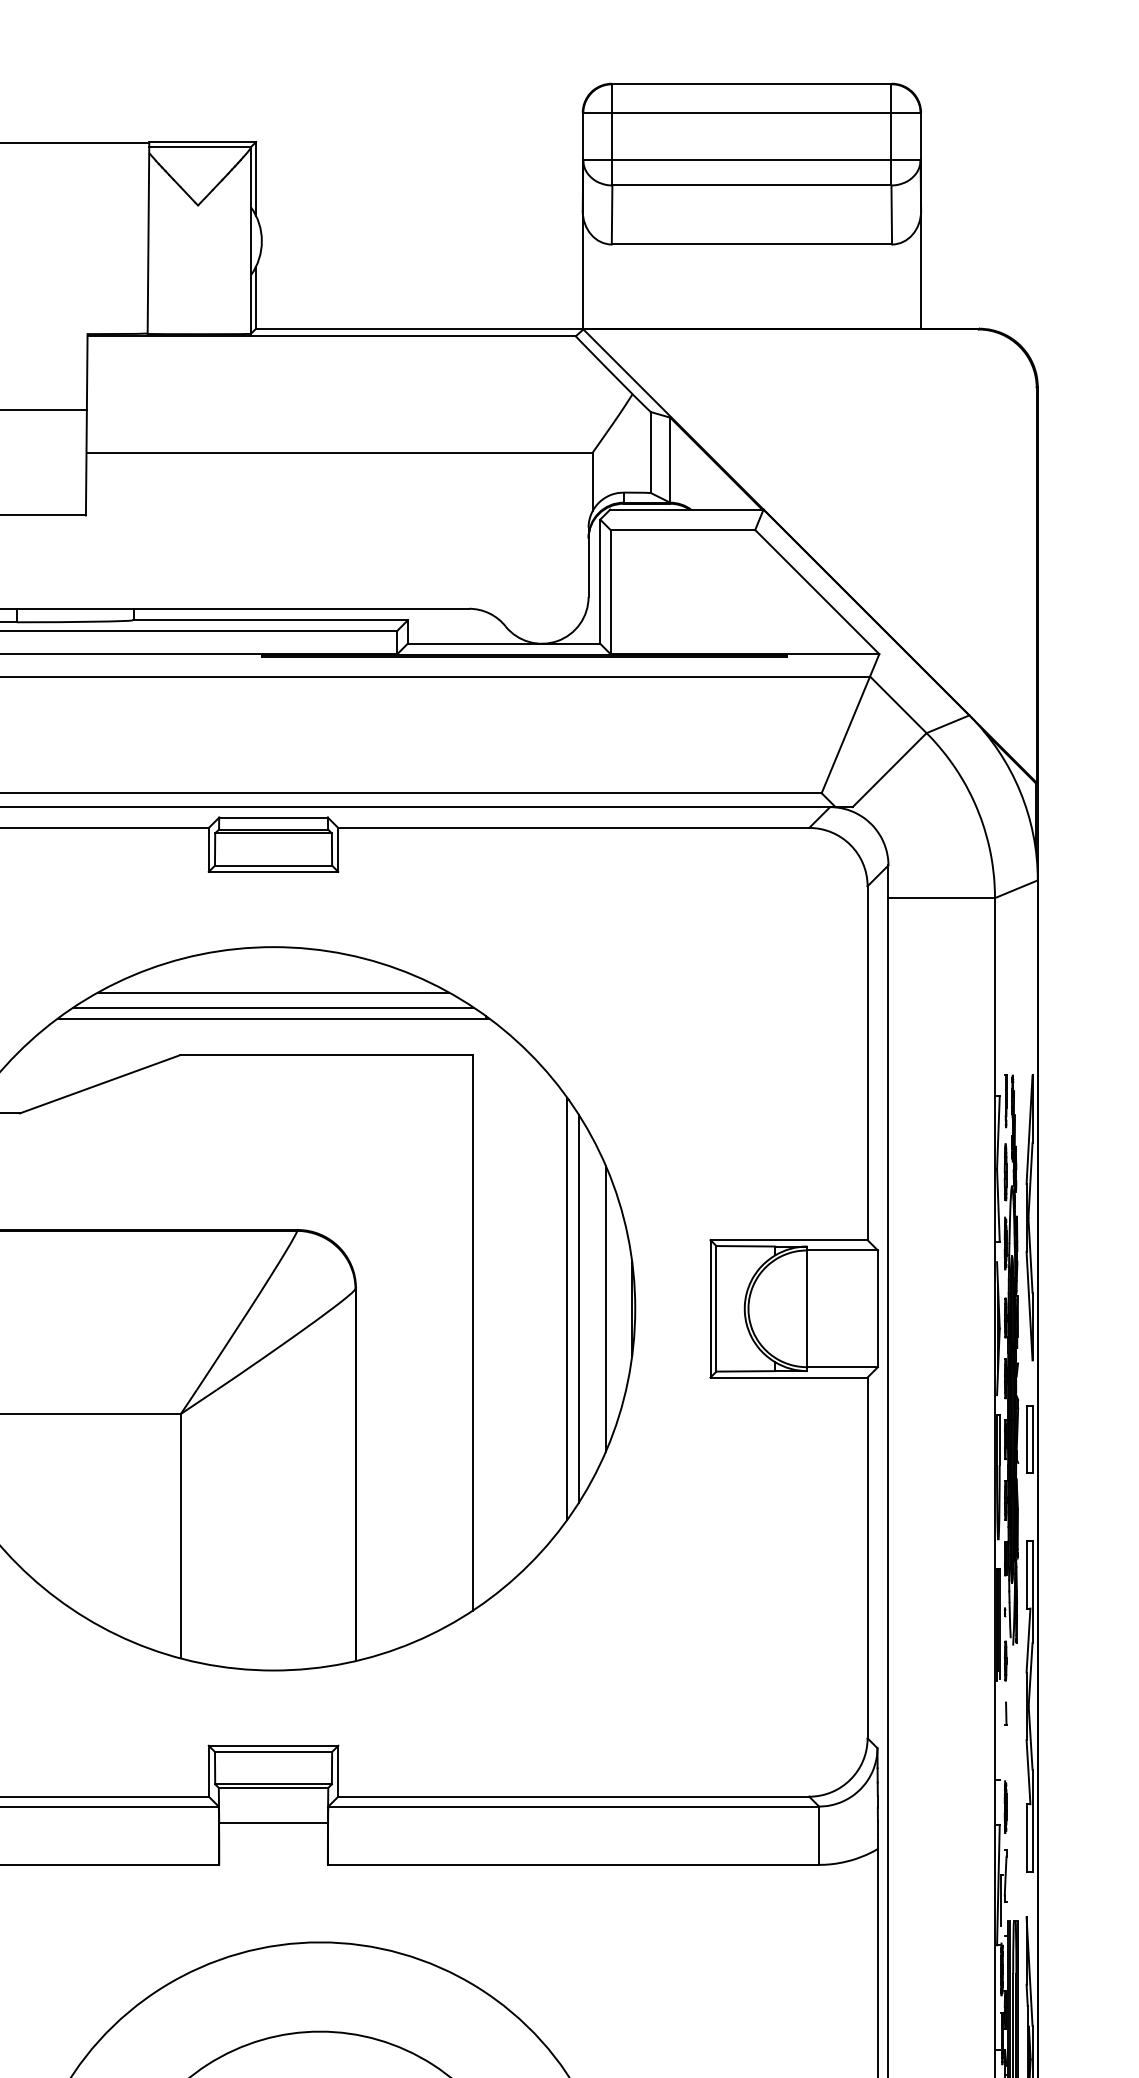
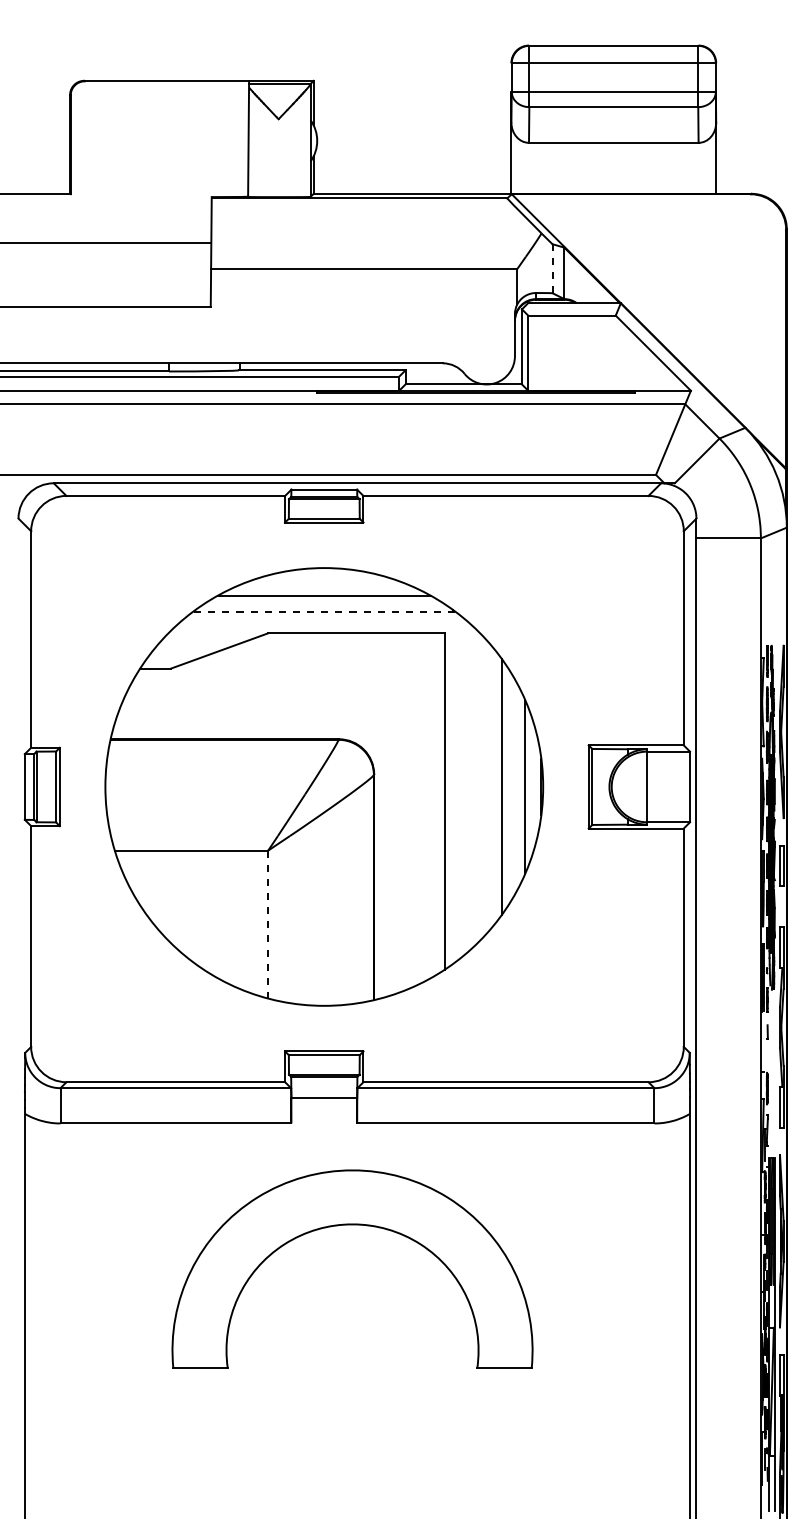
line: (650, 452) -> (552, 268), solid -> dashed
line: (272, 1007) -> (323, 604), removed
line: (275, 1018) -> (325, 611), solid -> dashed
line: (579, 1308) -> (509, 786), removed
line: (181, 1536) -> (268, 924), solid -> dashed

